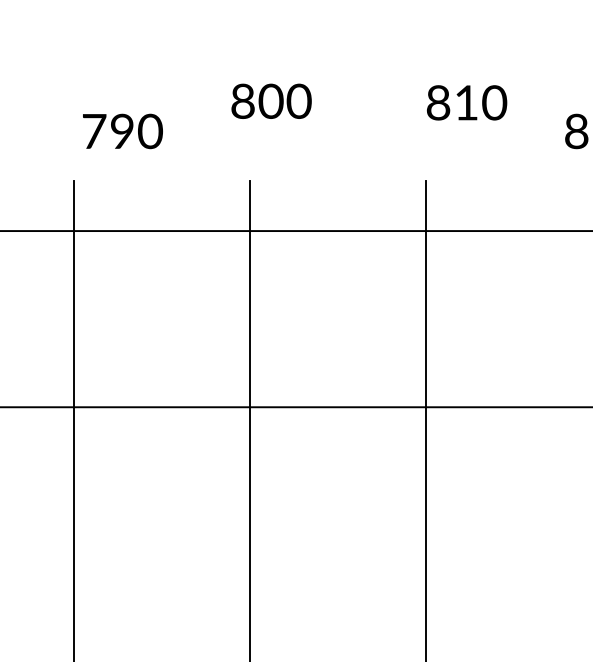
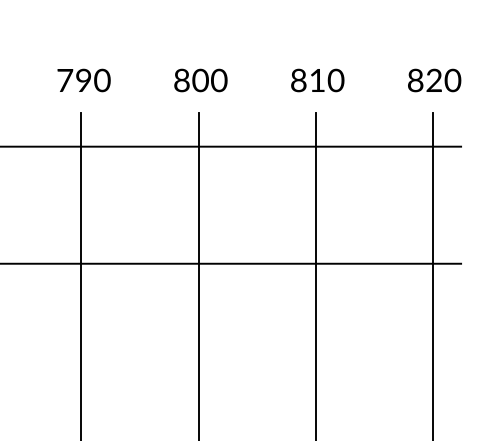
text: (270, 101) -> (200, 80), moved
text: (466, 102) -> (317, 80), moved
text: (121, 131) -> (83, 80), moved

